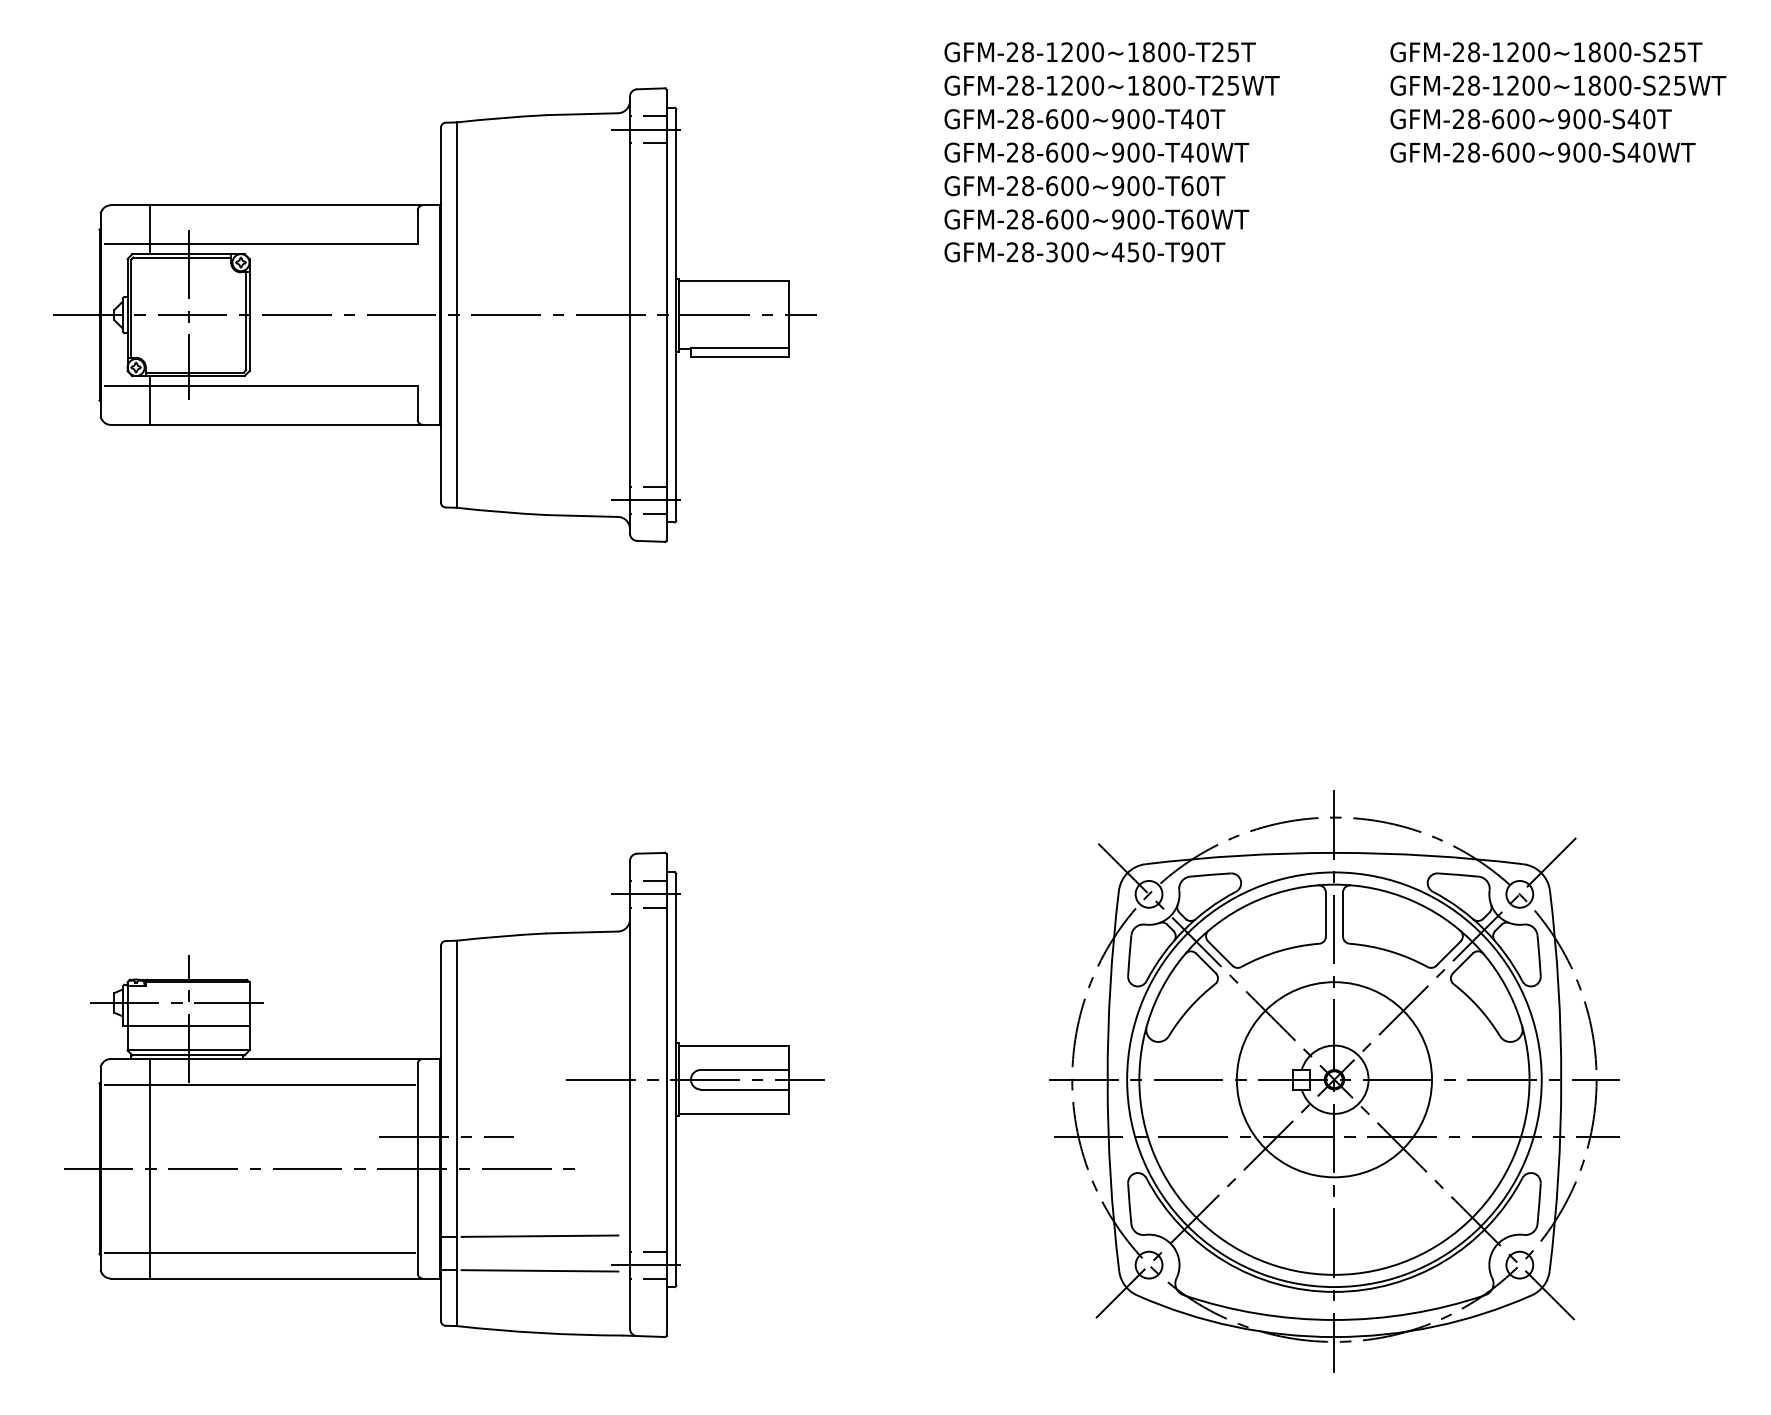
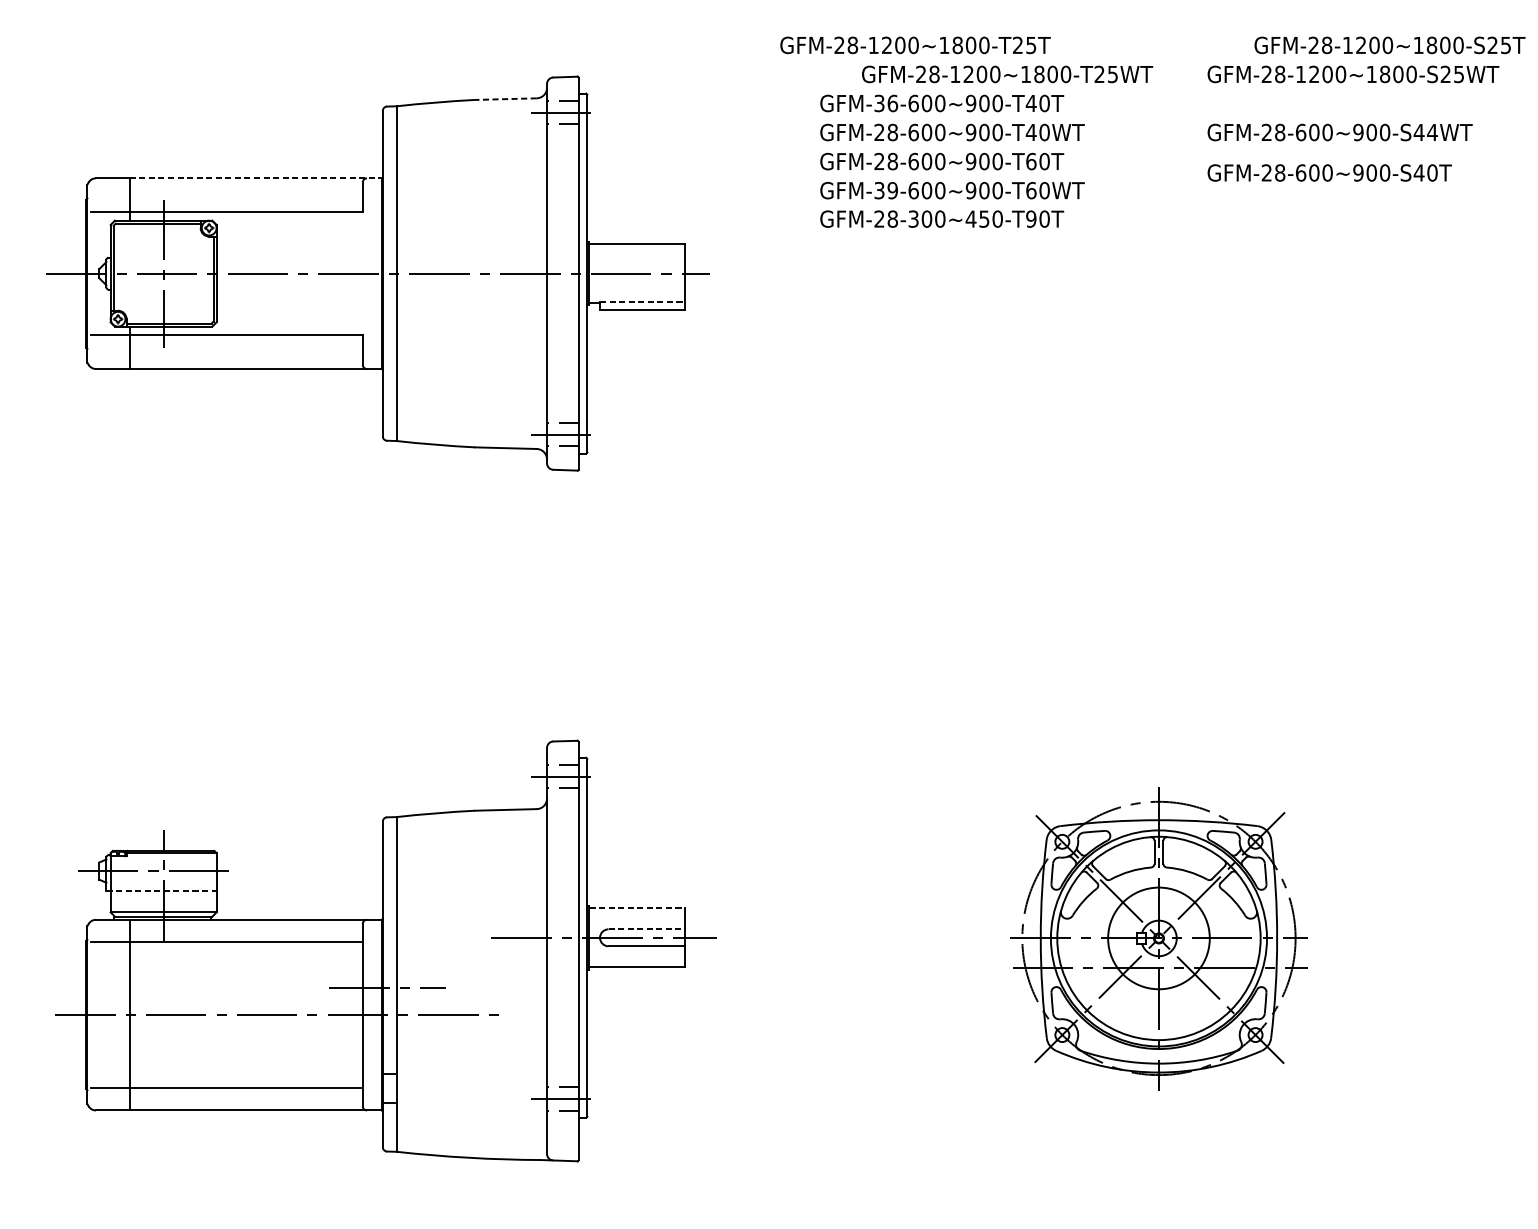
text: (1099, 52) -> (914, 45), moved
text: (1546, 52) -> (1390, 45), moved
text: (1111, 85) -> (1006, 74), moved
line: (582, 114) -> (505, 99), solid -> dashed
text: (1020, 119) -> (886, 103), GFM-28-600~900-T40T -> GFM-36-600~900-T40T
text: (1530, 119) -> (1329, 173), moved
text: (1649, 152) -> (1432, 132), GFM-28-600~900-S40WT -> GFM-28-600~900-S44WT
line: (295, 205) -> (256, 178), solid -> dashed
text: (1020, 219) -> (886, 190), GFM-28-600~900-T60WT -> GFM-39-600~900-T60WT
line: (739, 347) -> (642, 301), solid -> dashed
line: (186, 1026) -> (161, 891), solid -> dashed
line: (733, 1045) -> (636, 908), solid -> dashed
line: (744, 1069) -> (646, 928), solid -> dashed
part: (1334, 1081) -> (1159, 939), size x0.6
line: (539, 1235) -> (468, 1073), removed
line: (539, 1270) -> (468, 1103), removed

